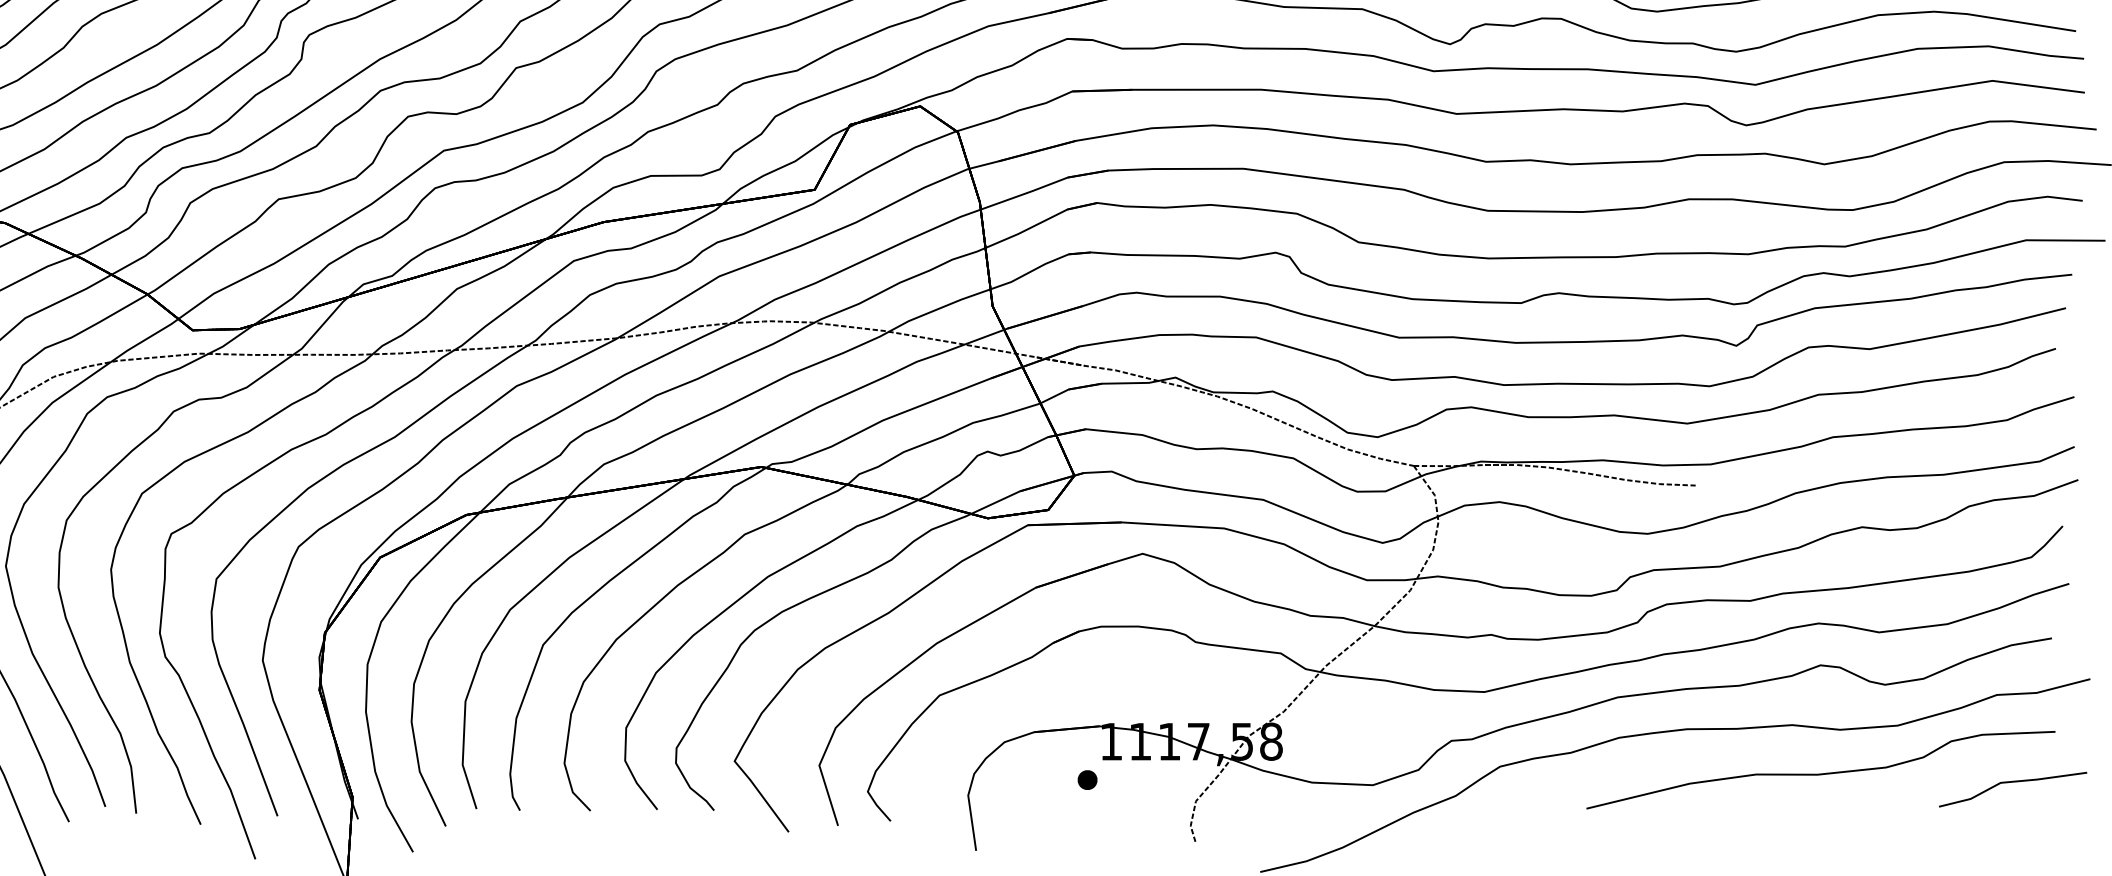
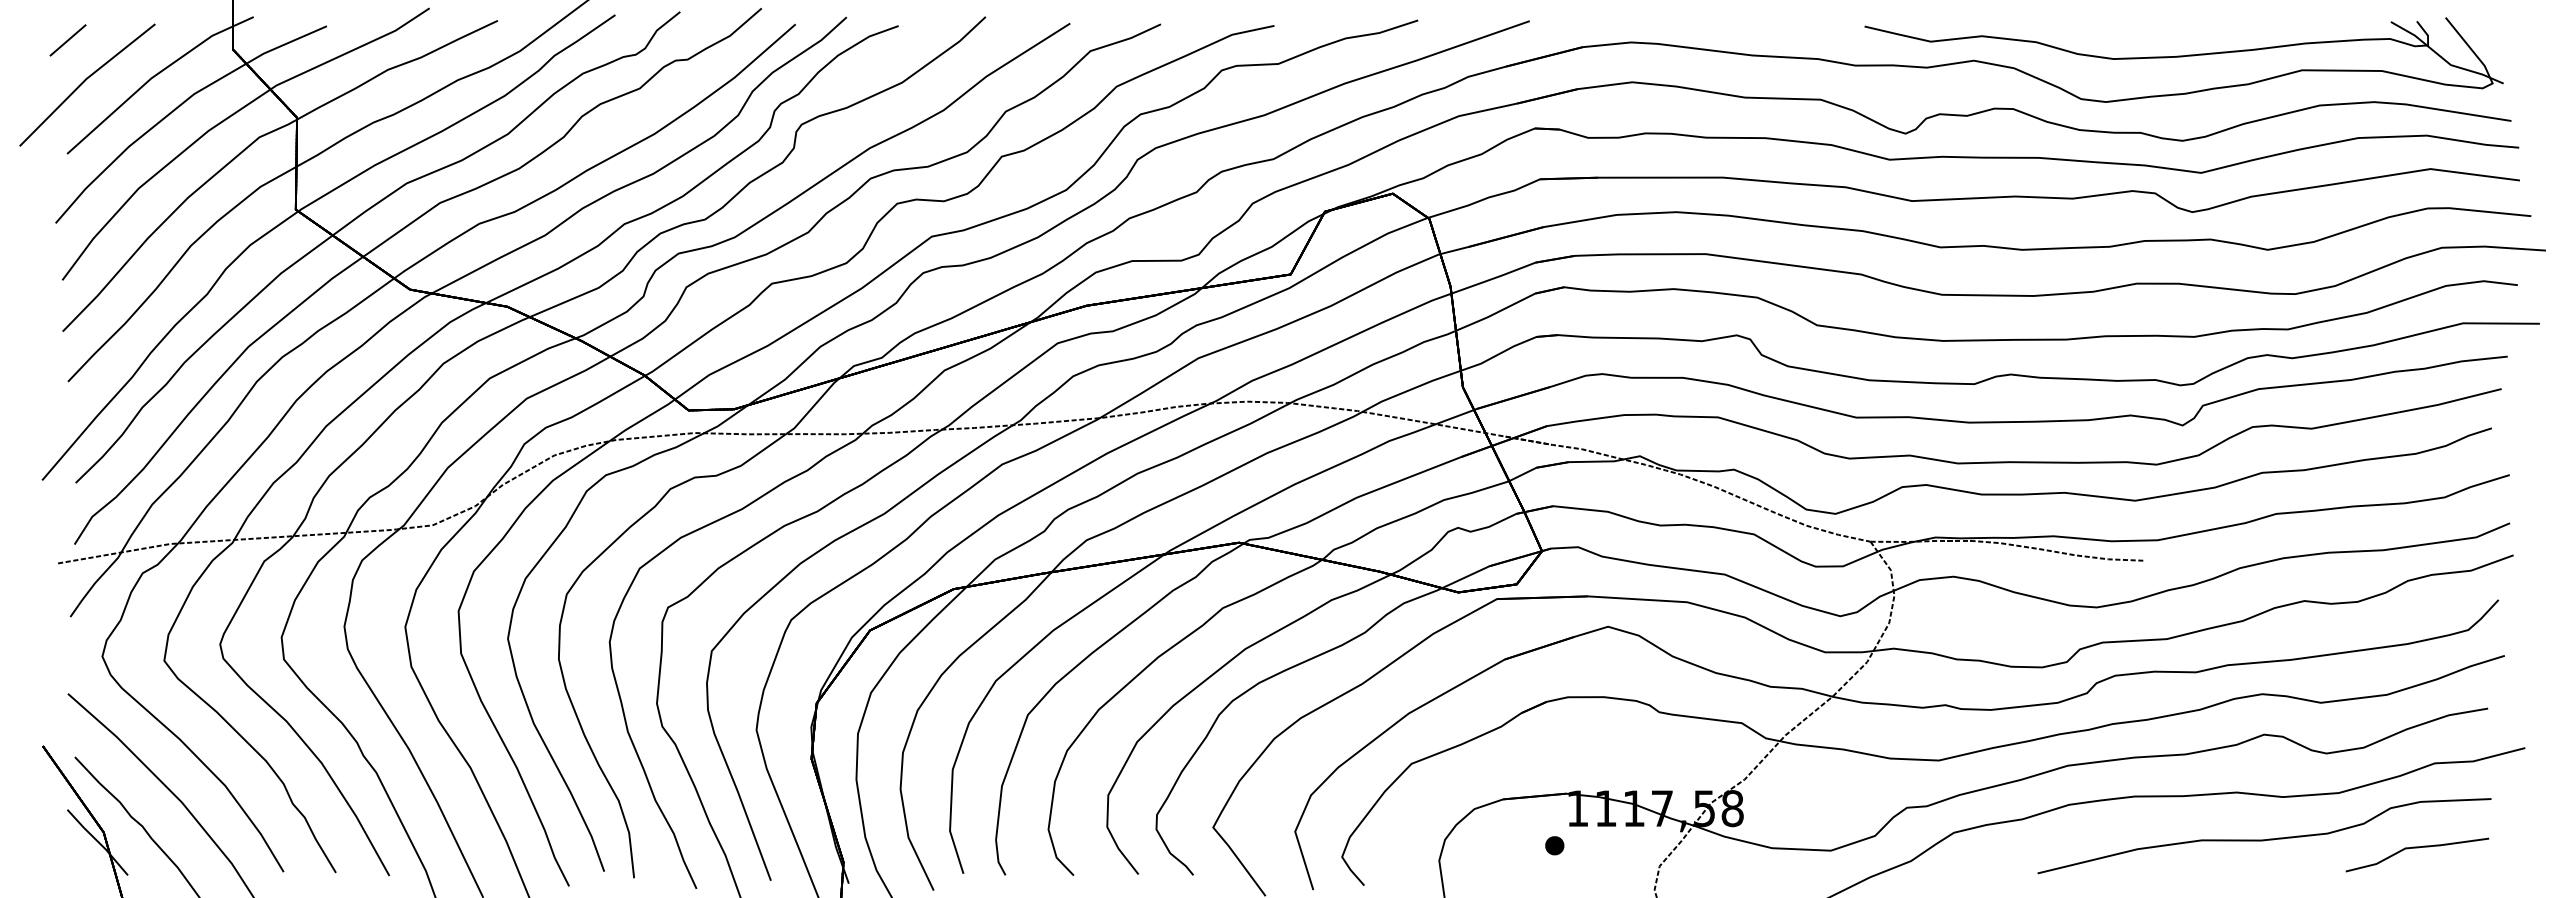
line: (2013, 782) -> (2417, 848), moved

